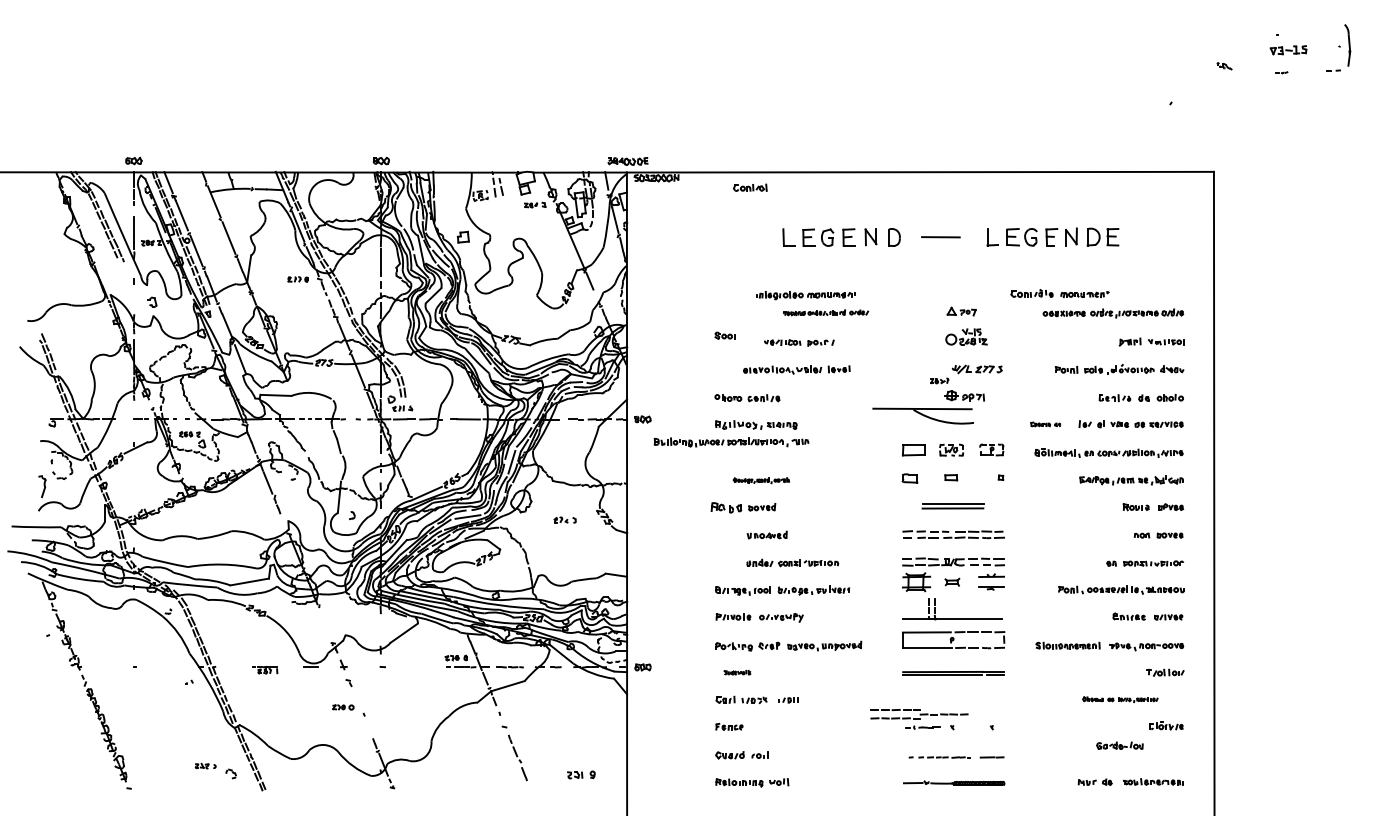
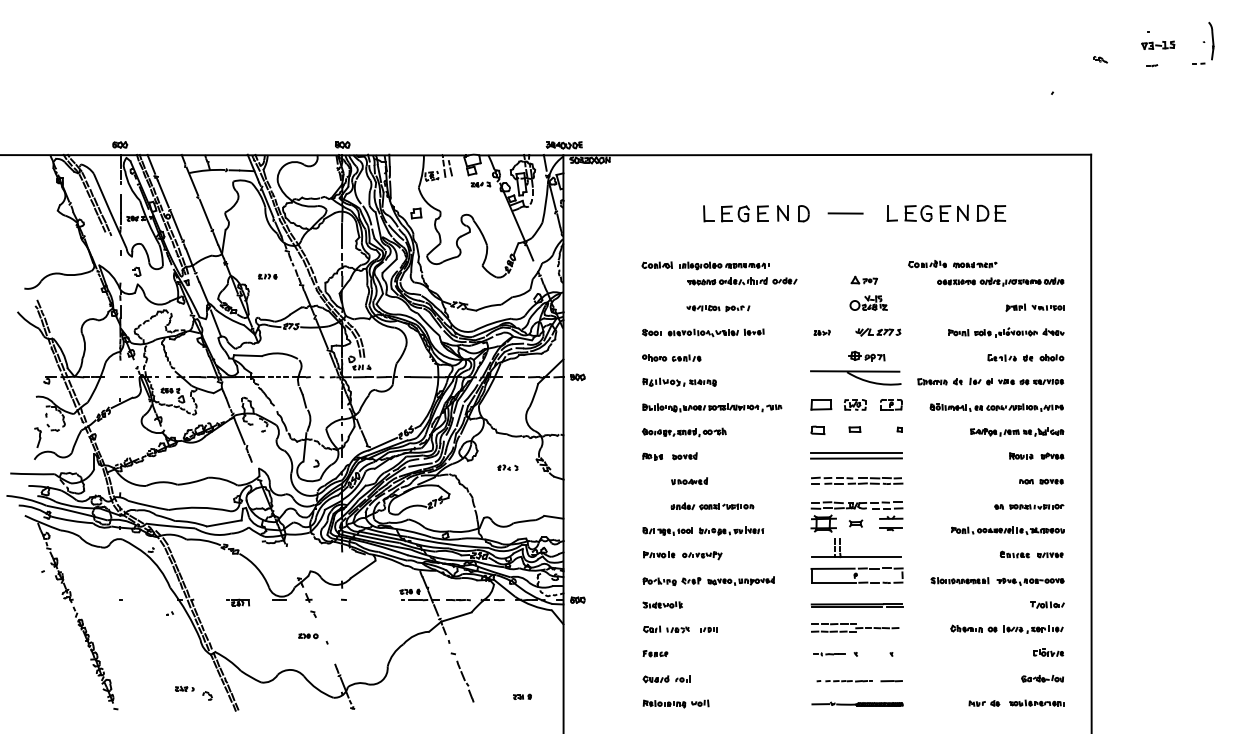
part: (750, 187) -> (657, 264), moved
part: (297, 279) -> (267, 276), moved
part: (825, 312) -> (741, 281), size x1.43
part: (724, 335) -> (651, 332), moved
part: (939, 380) -> (821, 332), moved
part: (922, 415) -> (855, 377), moved
part: (1045, 424) -> (939, 381), size x1.67
part: (731, 442) -> (712, 407), moved
part: (761, 480) -> (684, 432), size x1.67
part: (952, 506) -> (856, 455), size x1.67
part: (725, 507) -> (652, 456), size x0.71
part: (737, 672) -> (662, 604), size x1.67
part: (1120, 699) -> (1007, 629), size x1.67
part: (919, 714) -> (855, 628), moved
part: (1119, 745) -> (1042, 678), moved
part: (581, 774) -> (522, 696), size x0.71

